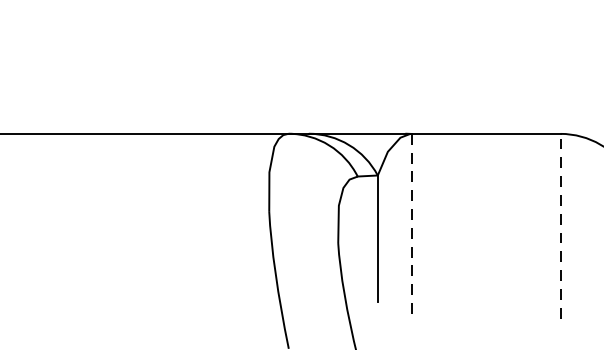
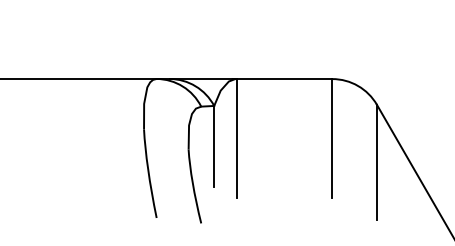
line: (412, 225) -> (236, 138), dashed -> solid
line: (560, 225) -> (332, 138), dashed -> solid

